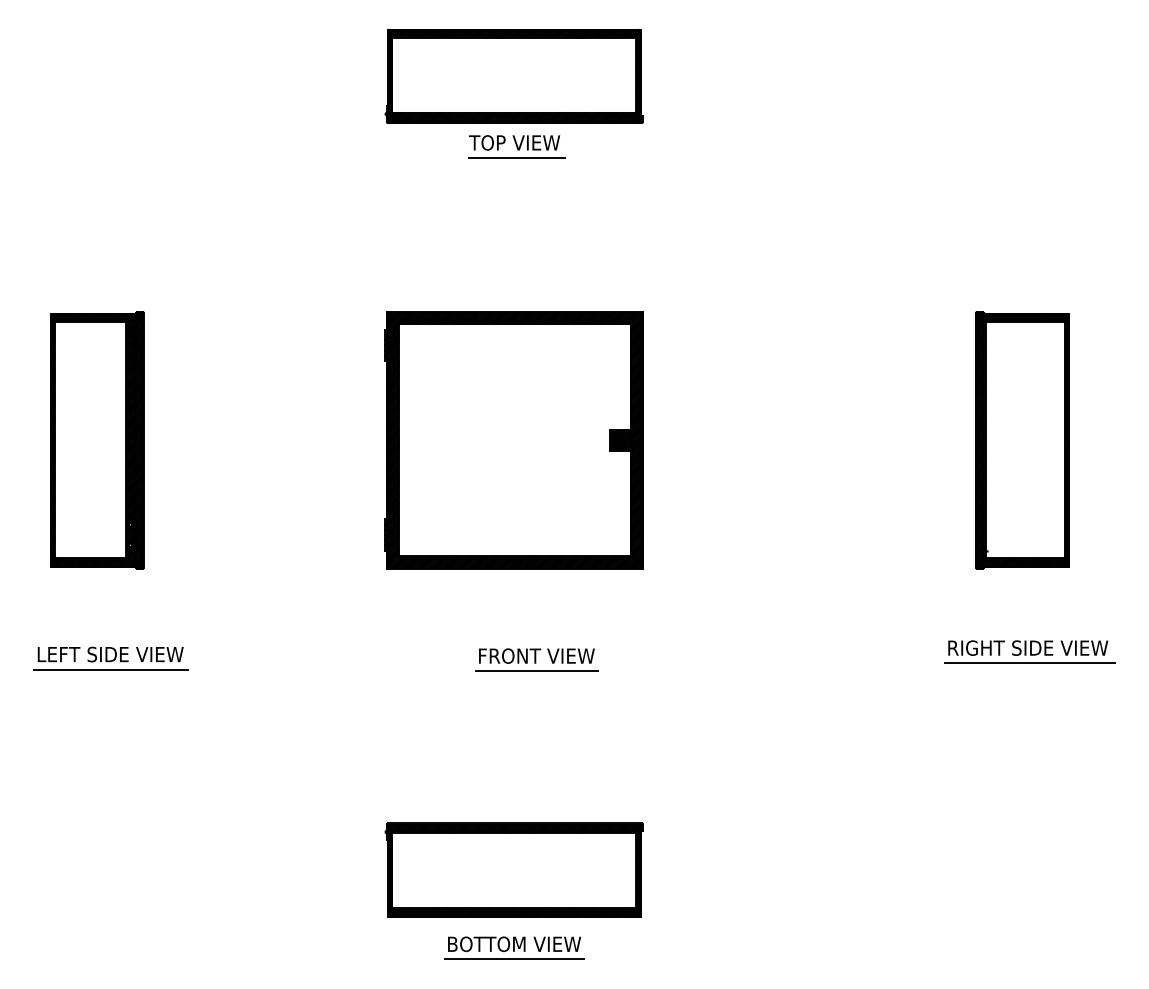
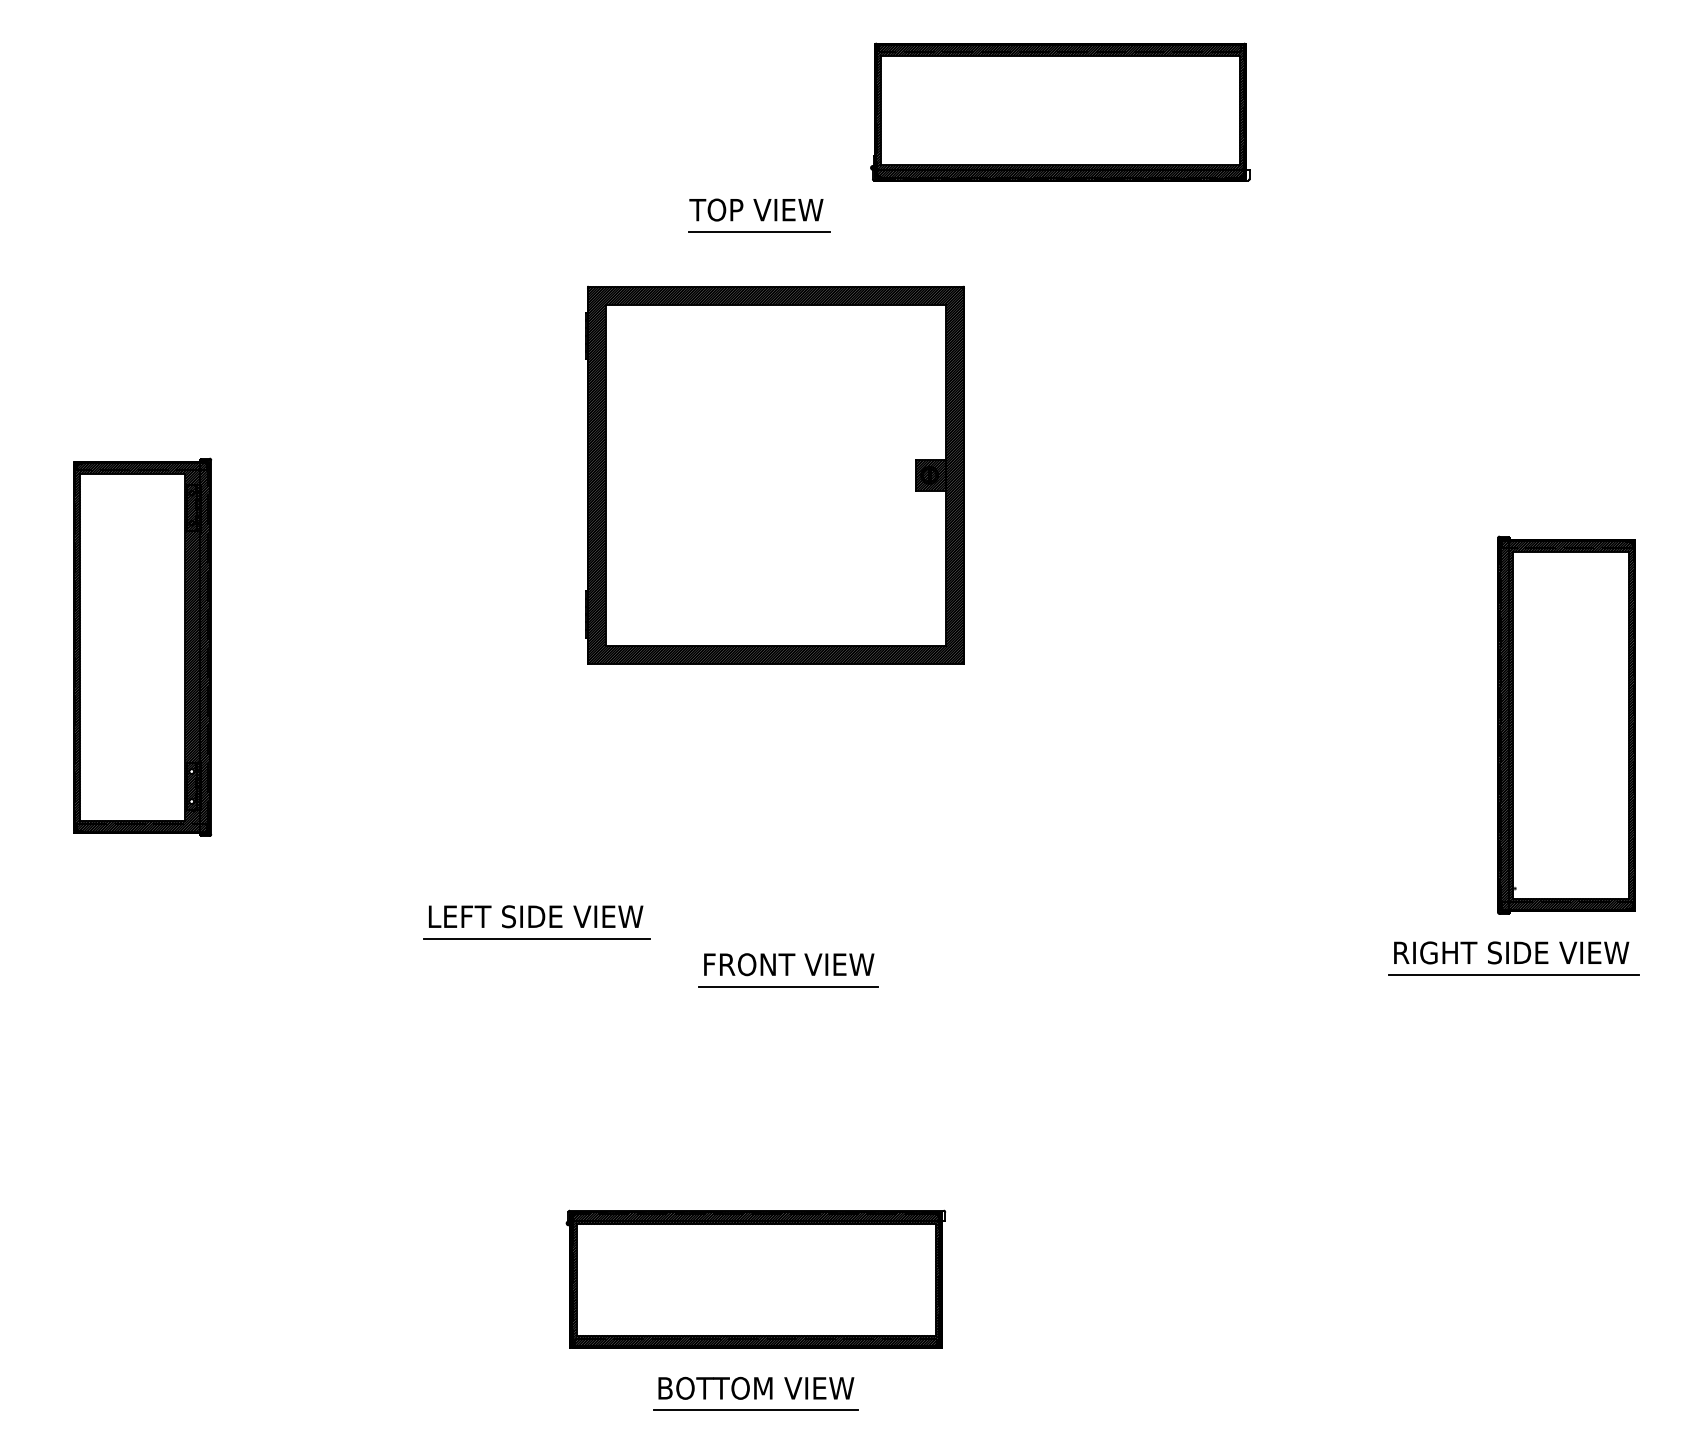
part: (513, 75) -> (1059, 110), moved
part: (513, 440) -> (773, 475), moved
part: (1022, 440) -> (1566, 725), moved
part: (110, 658) -> (535, 922), moved

